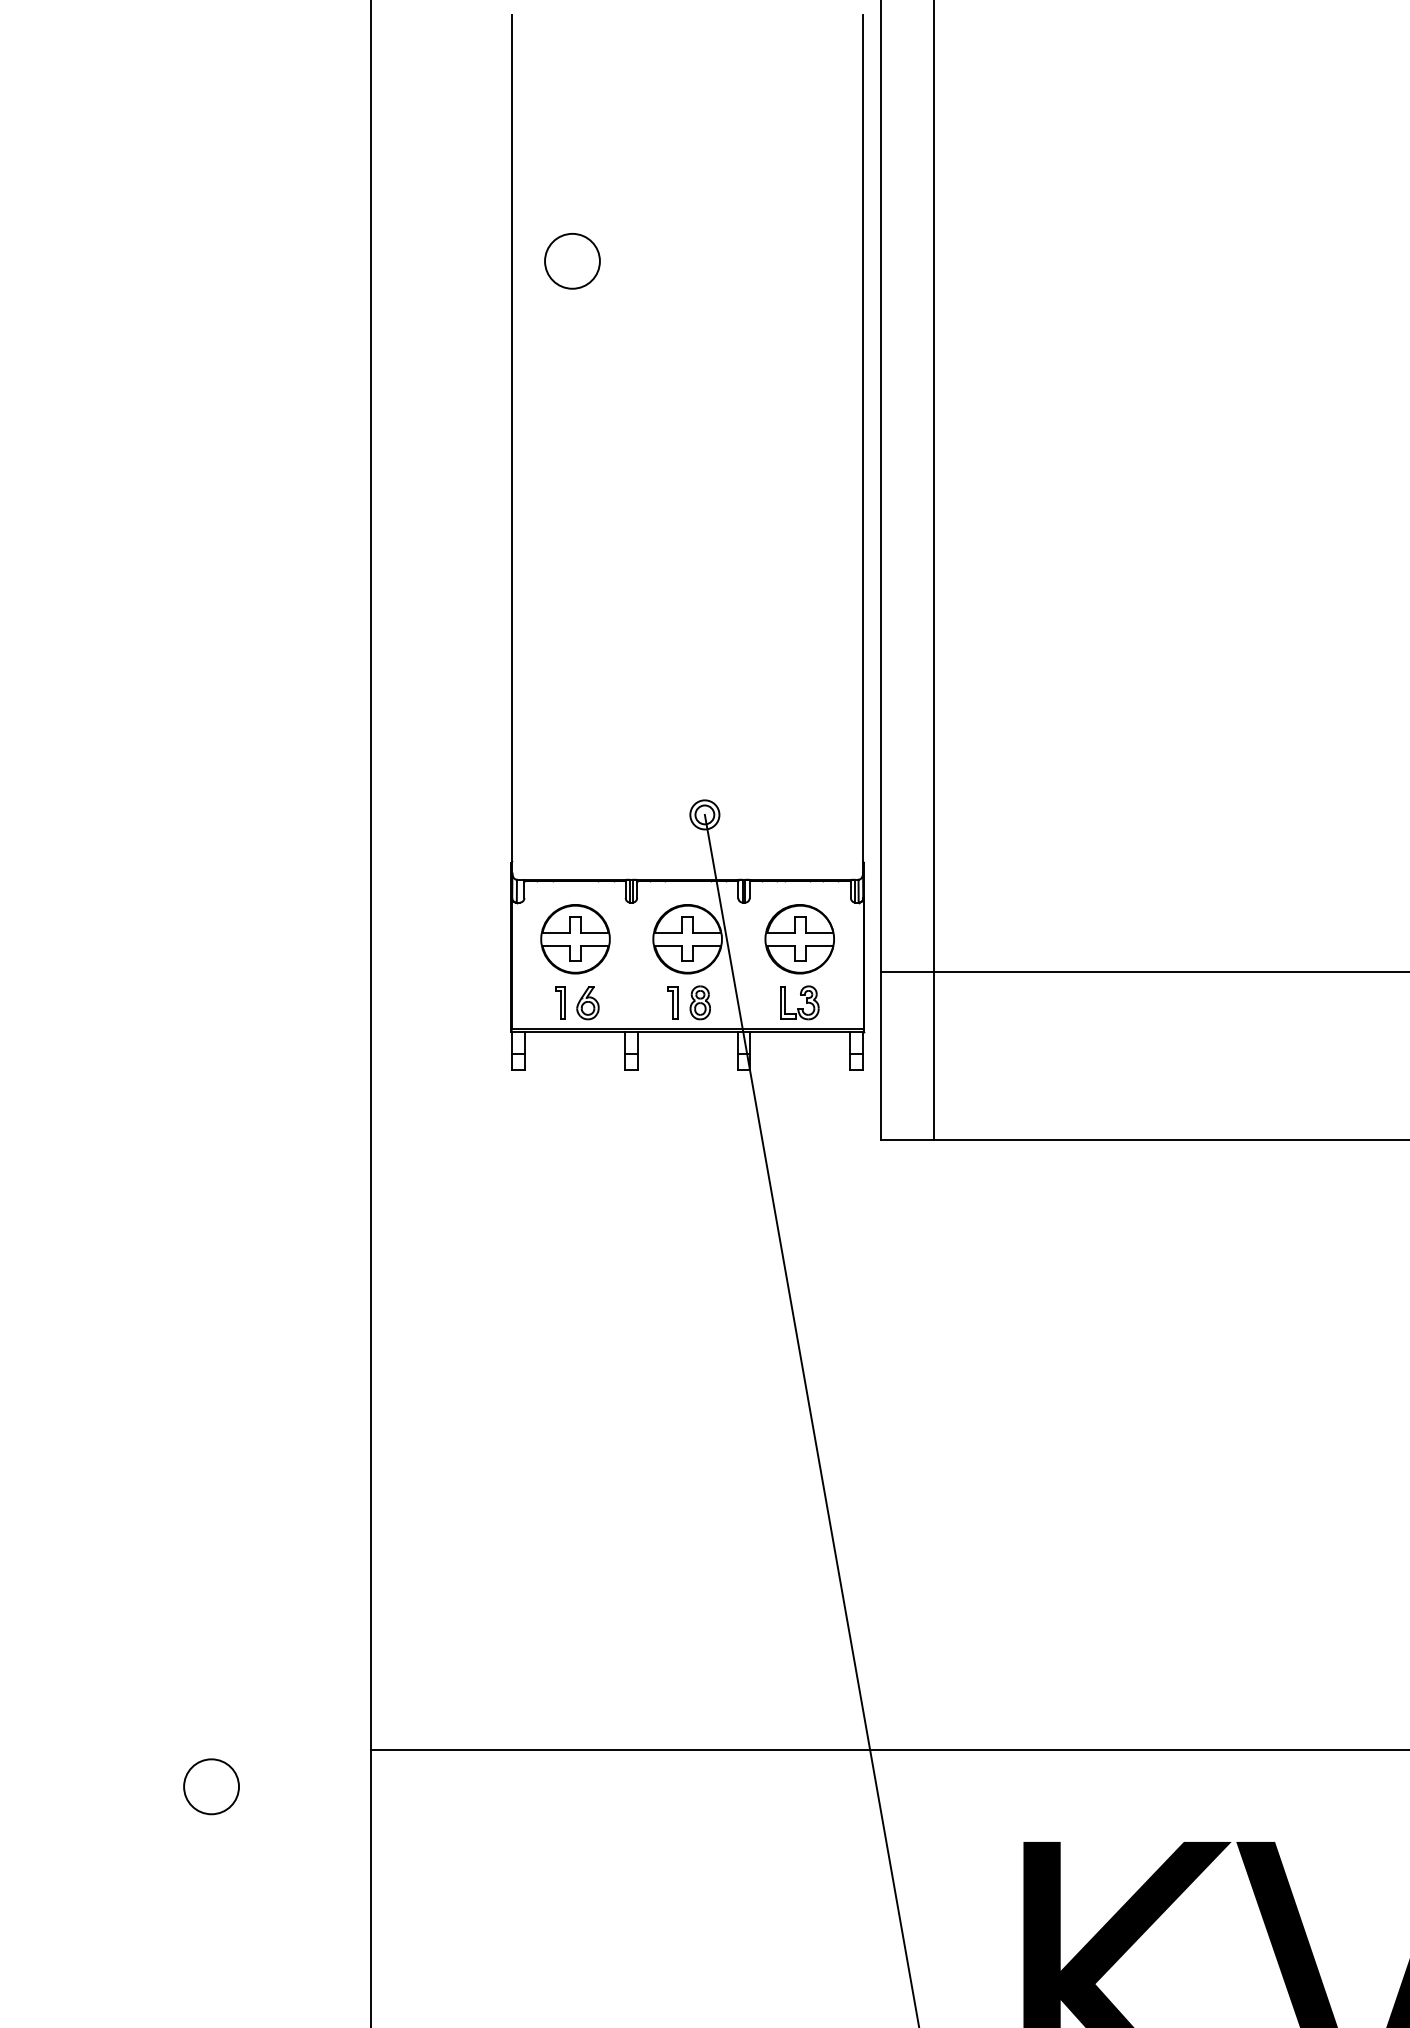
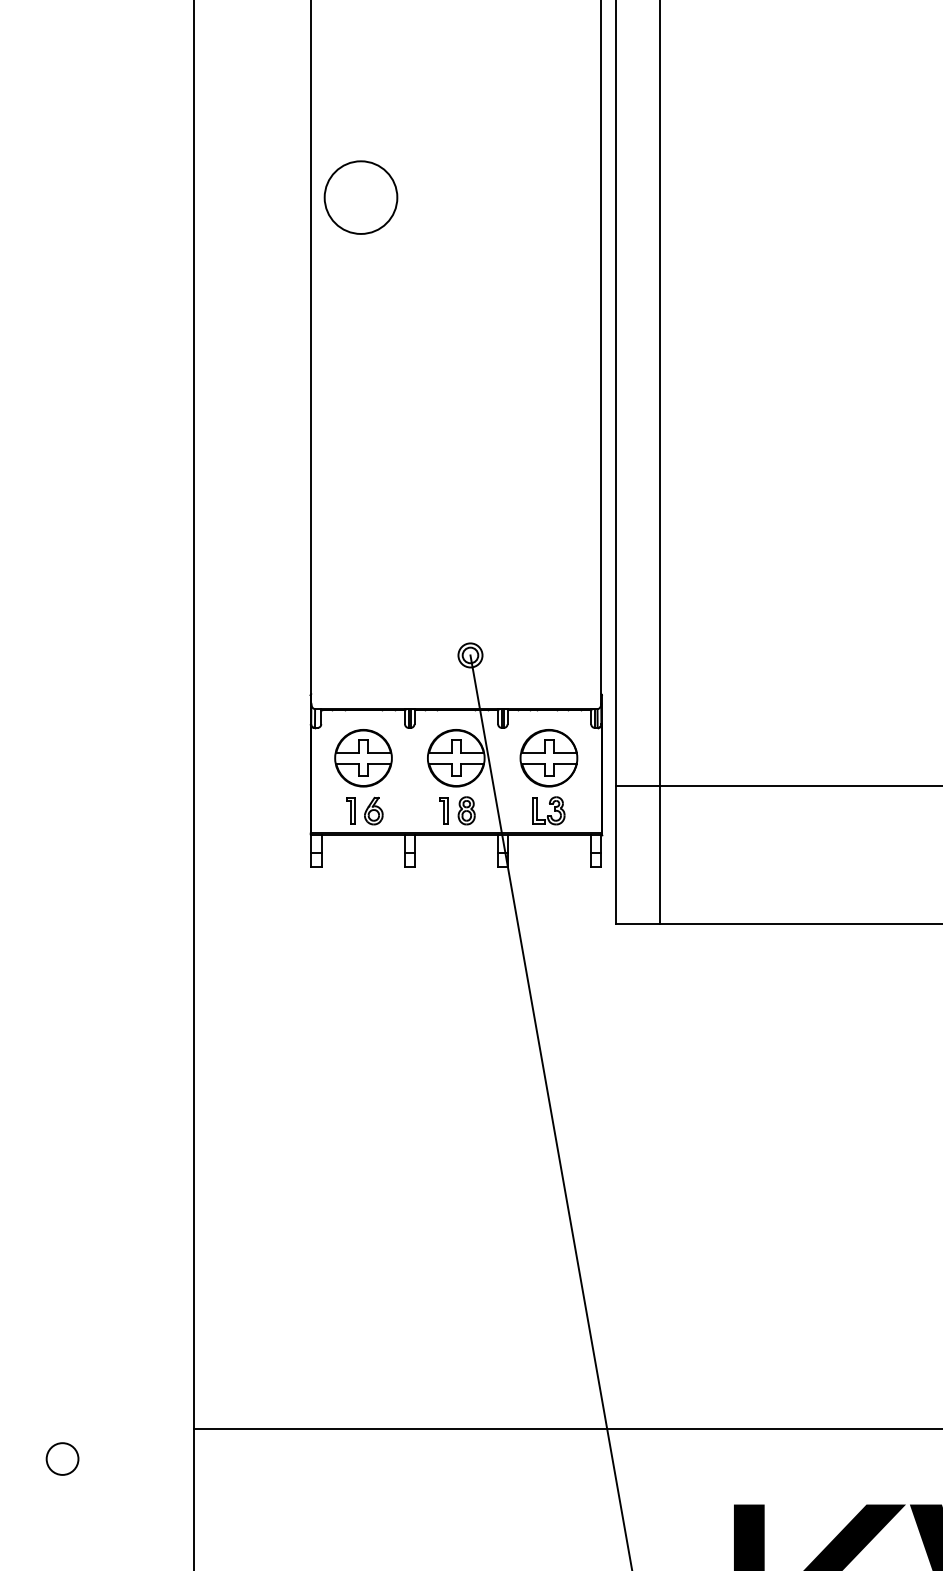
circle: (572, 261) -> (361, 197), size x1.6
circle: (211, 1786) -> (62, 1458), size x0.7

